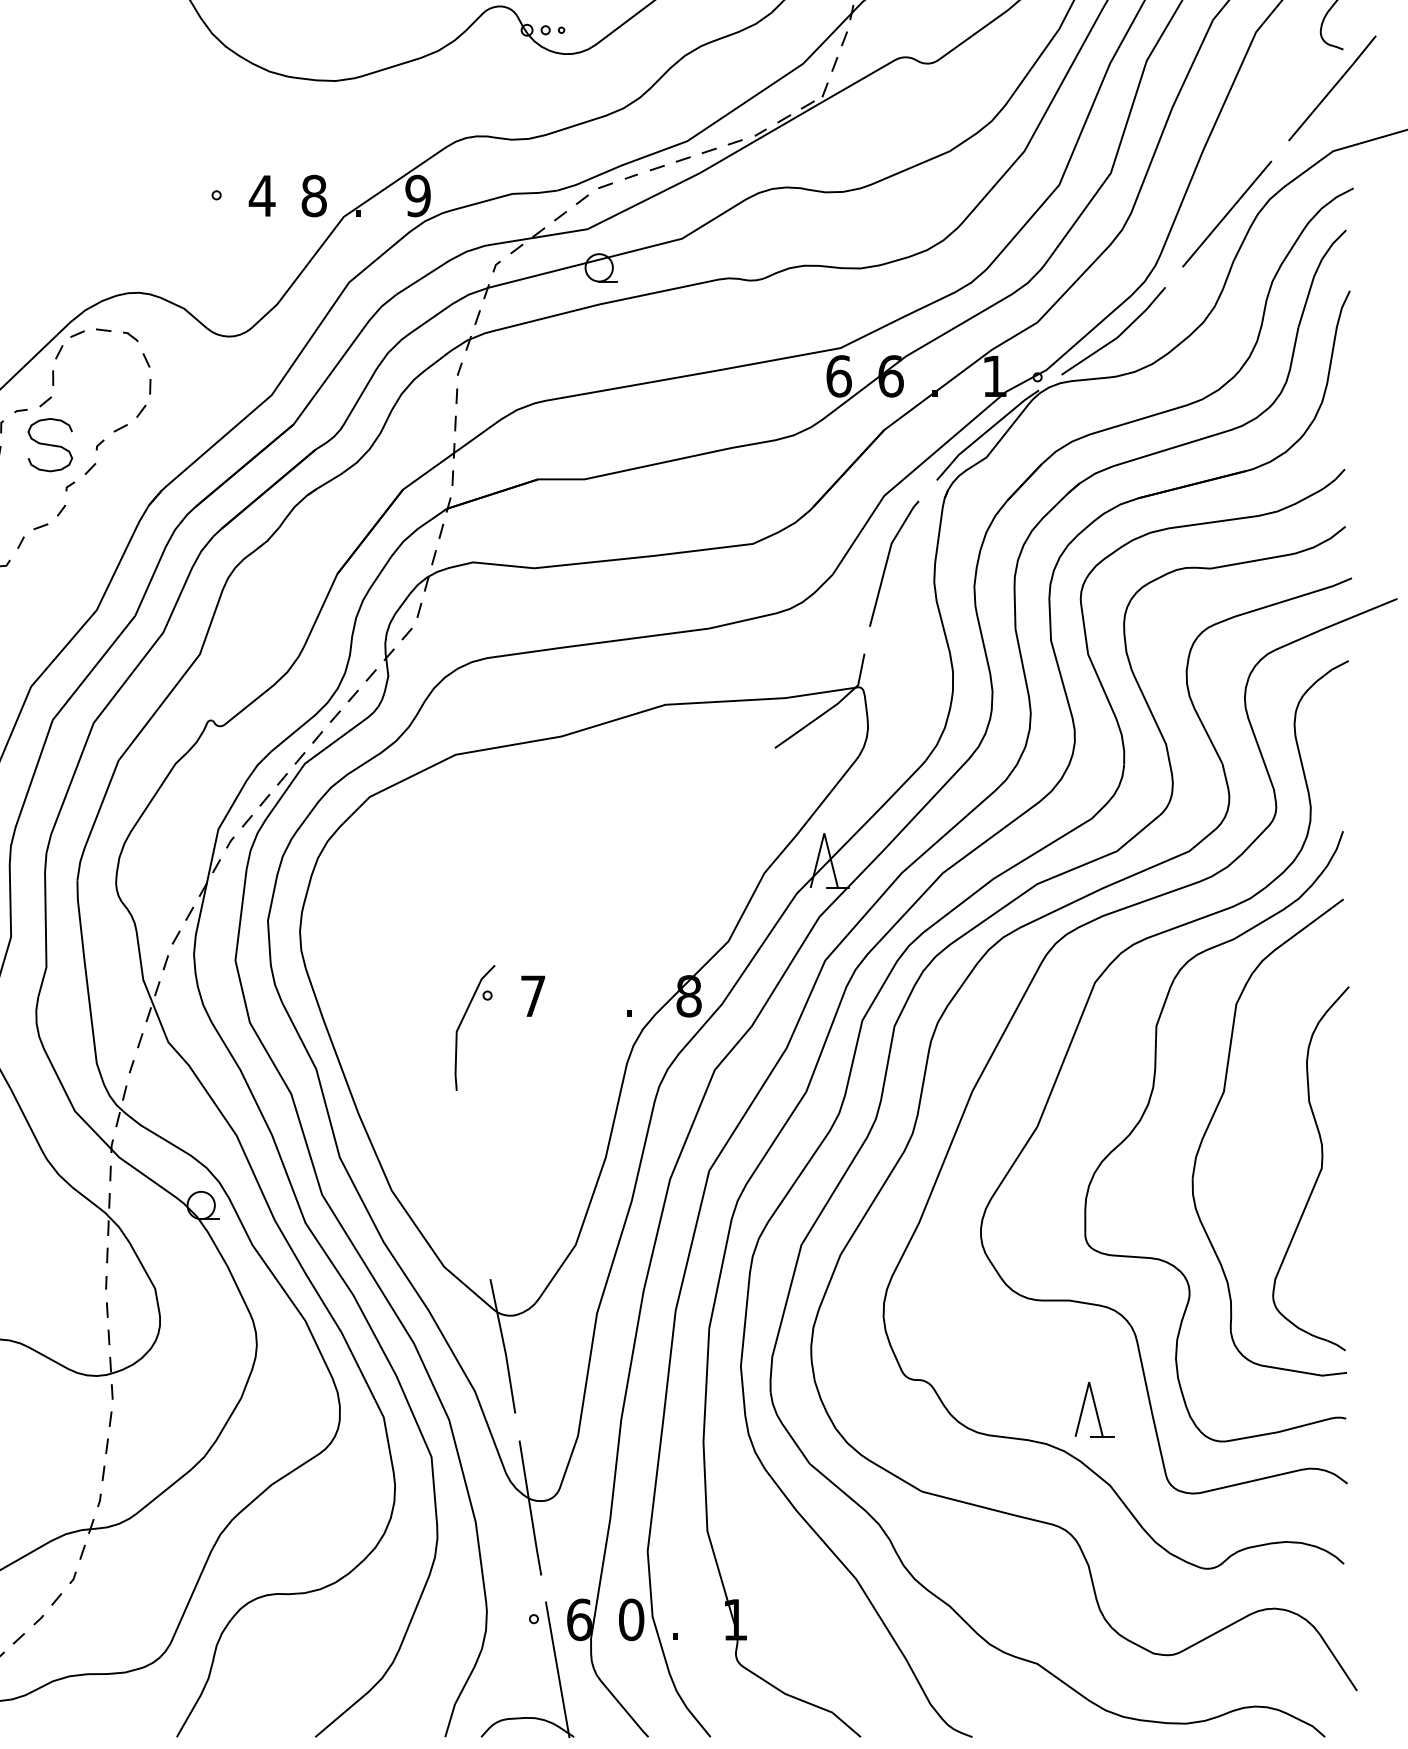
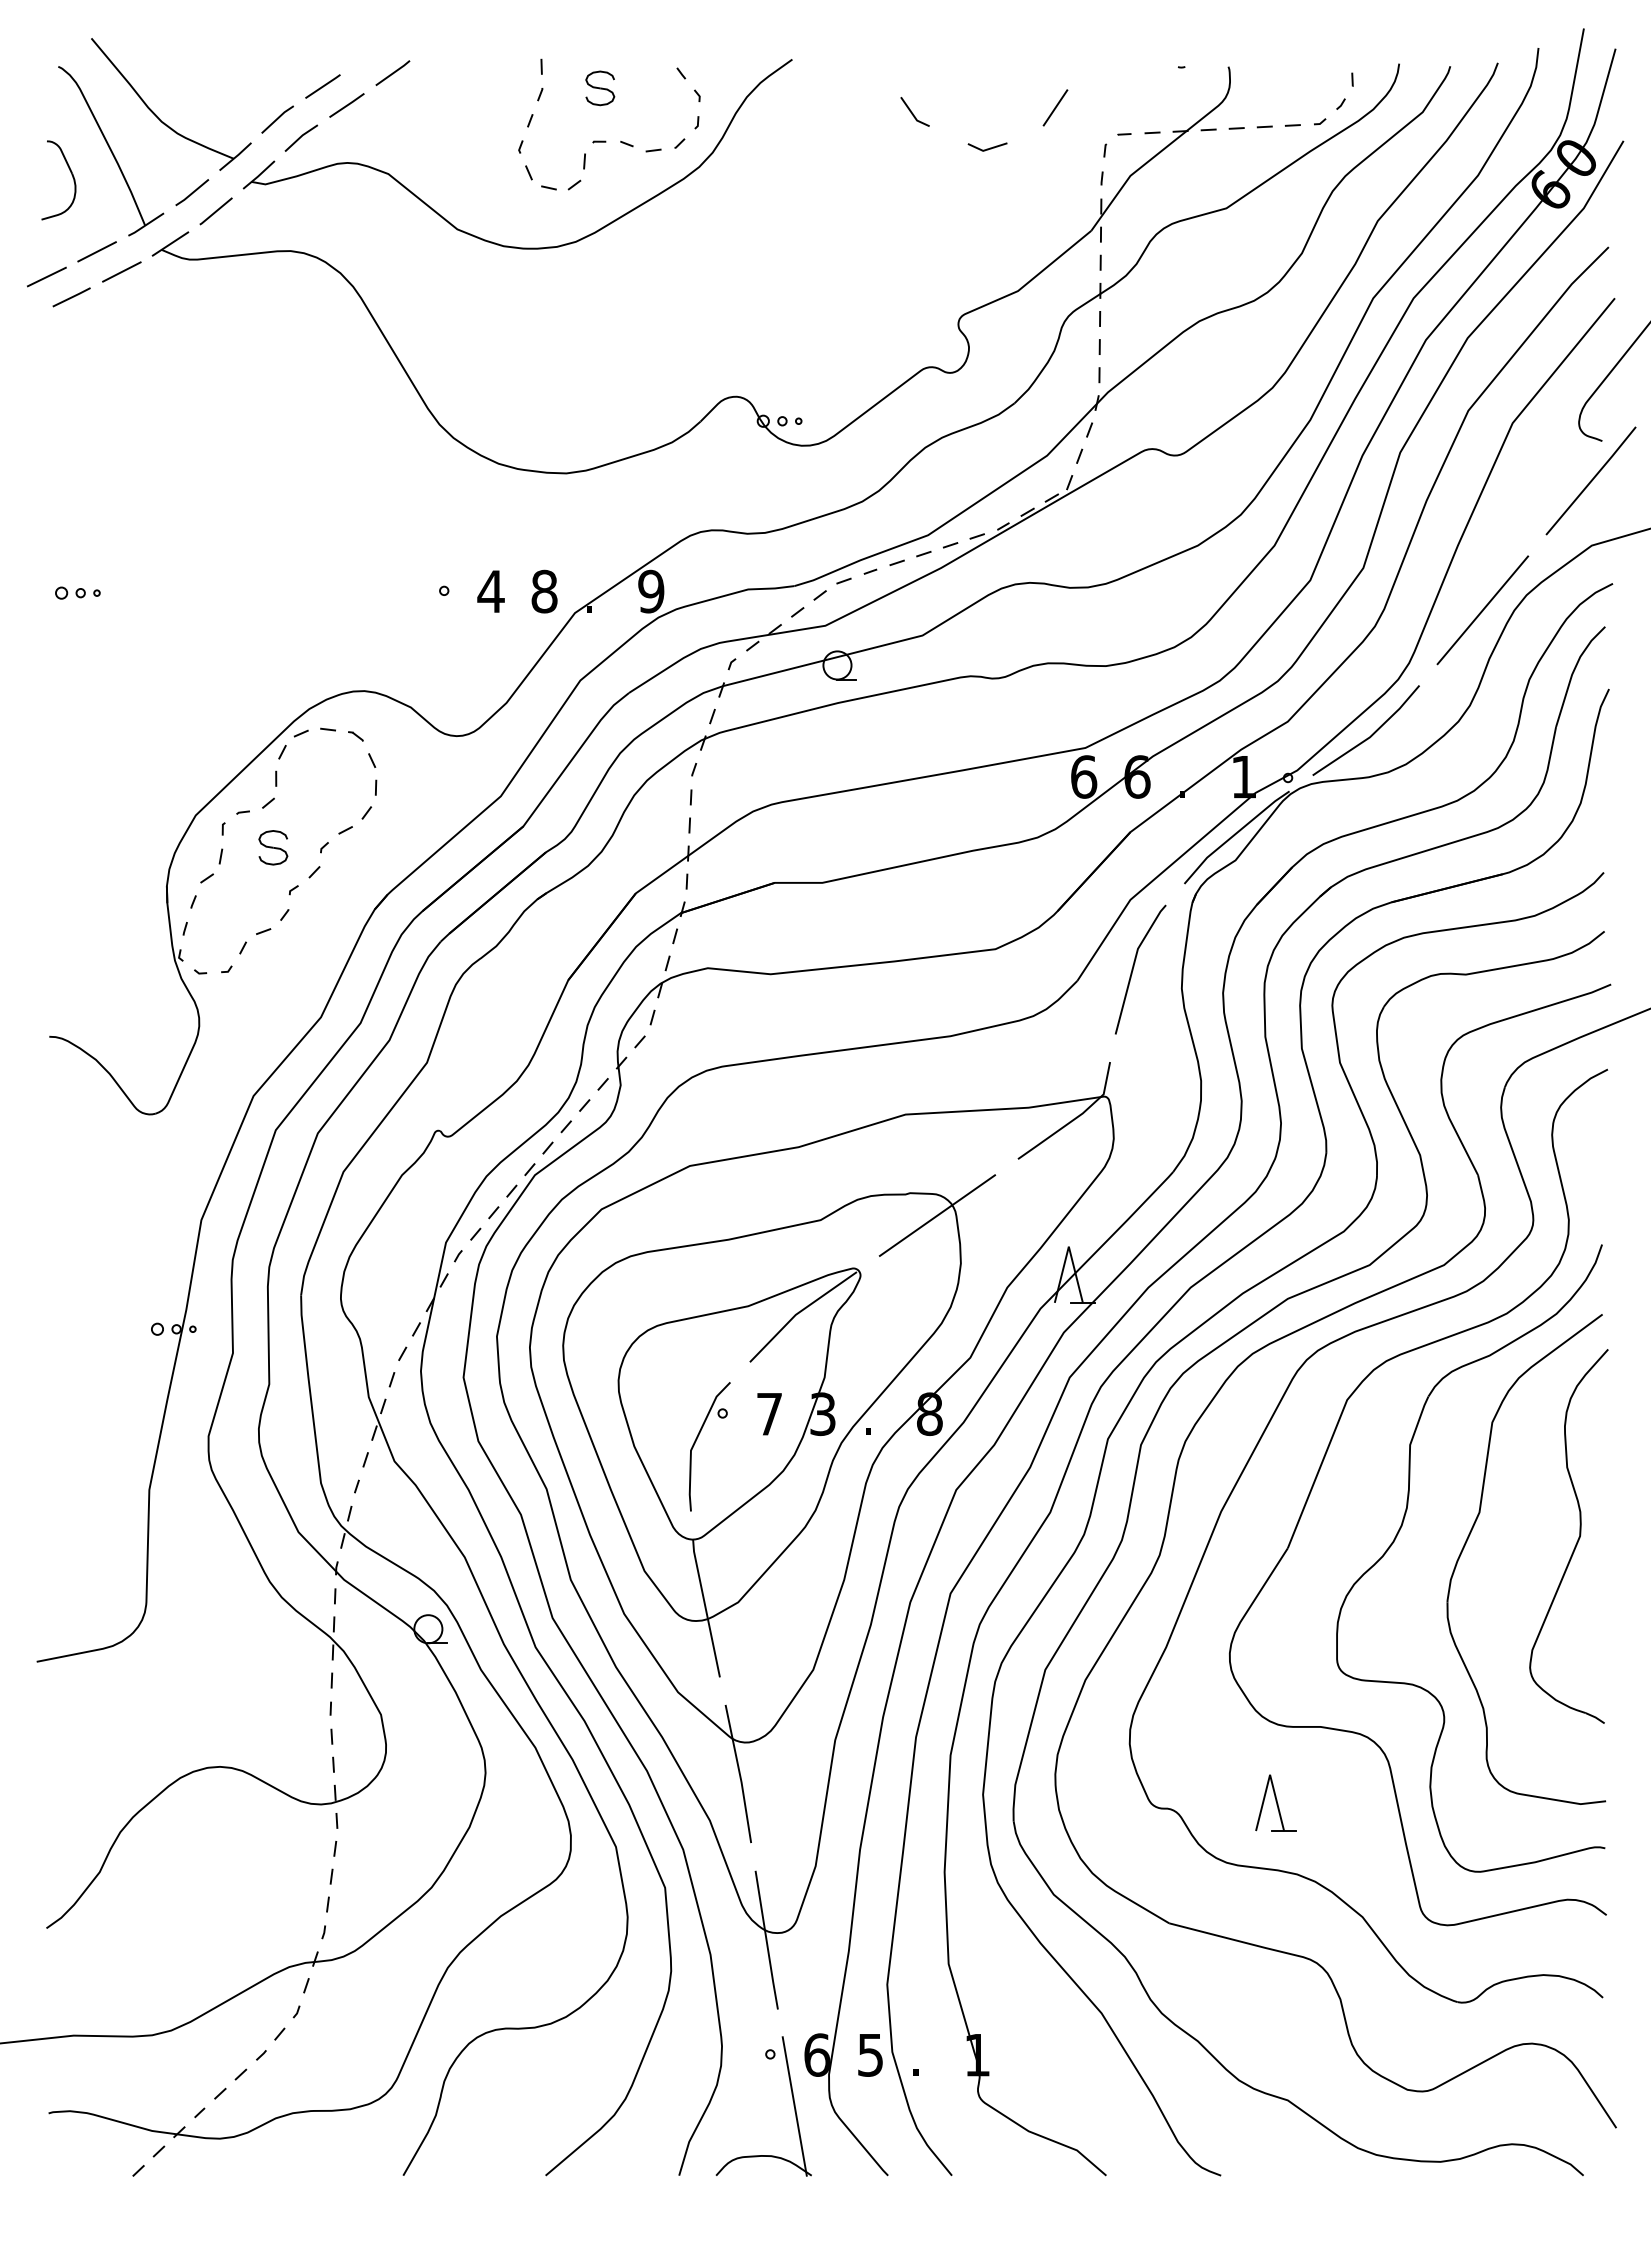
part: (50, 444) -> (273, 847), size x0.62
part: (542, 1007) -> (779, 1425), added
part: (1318, 1173) -> (1576, 1541), moved
part: (1094, 1409) -> (1275, 1802), moved
text: (631, 1619) -> (870, 2054), 0 -> 5

